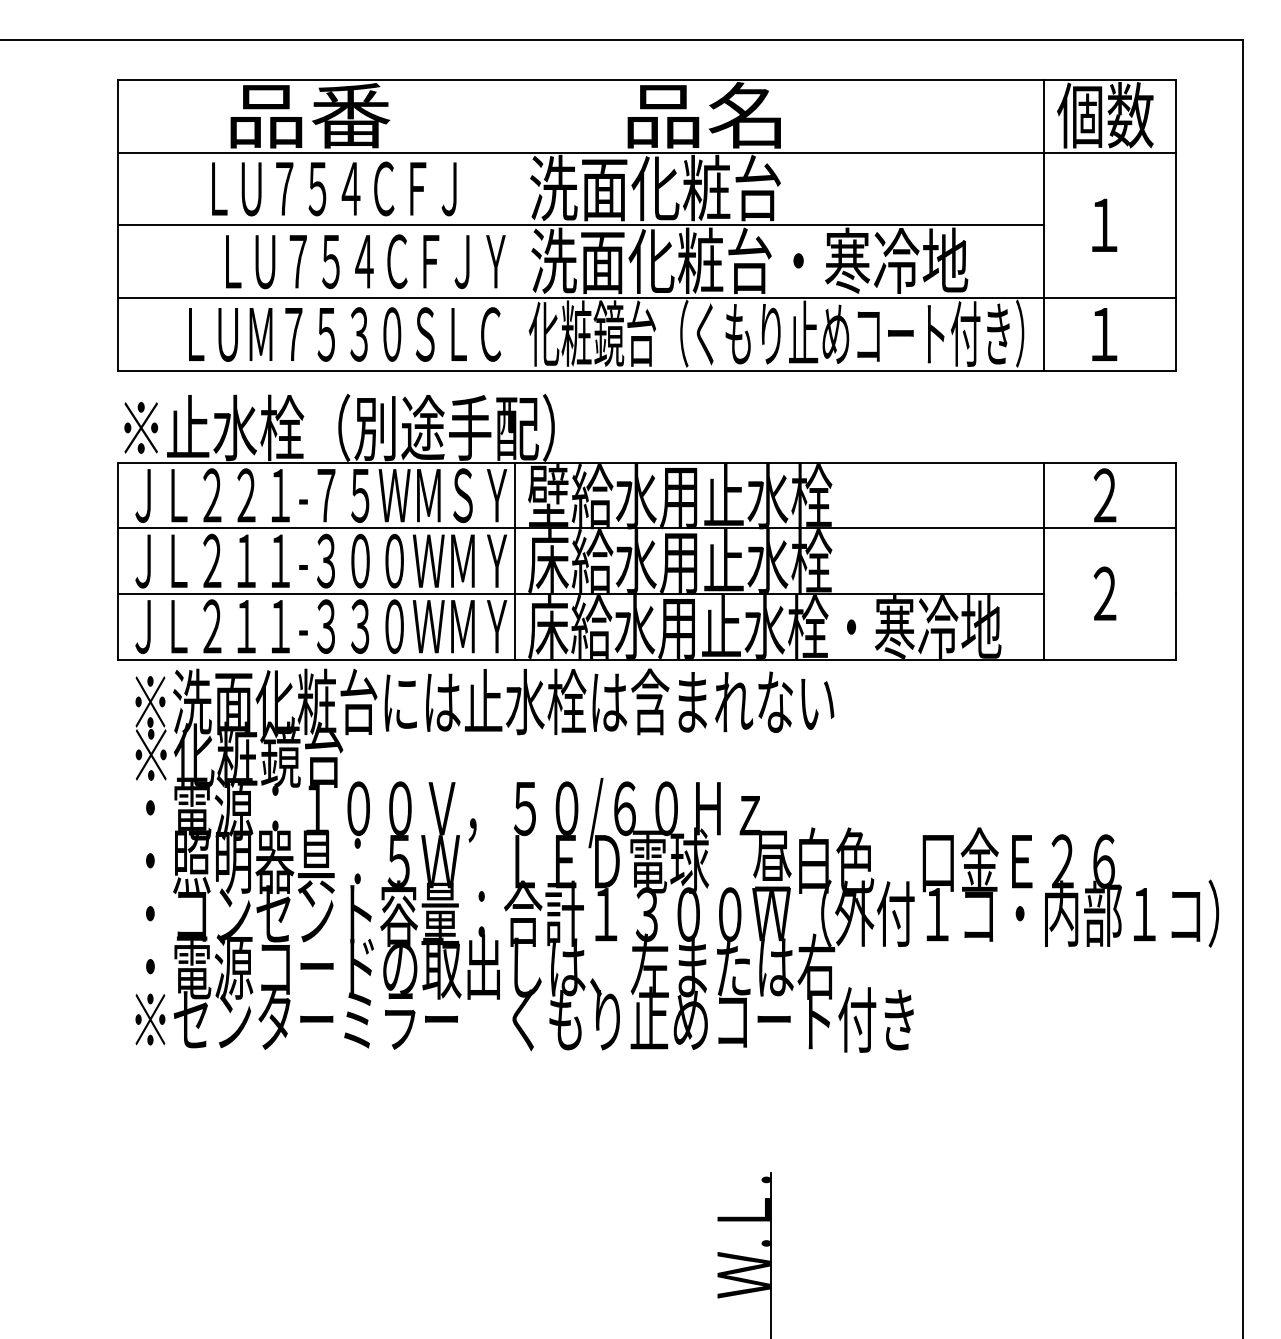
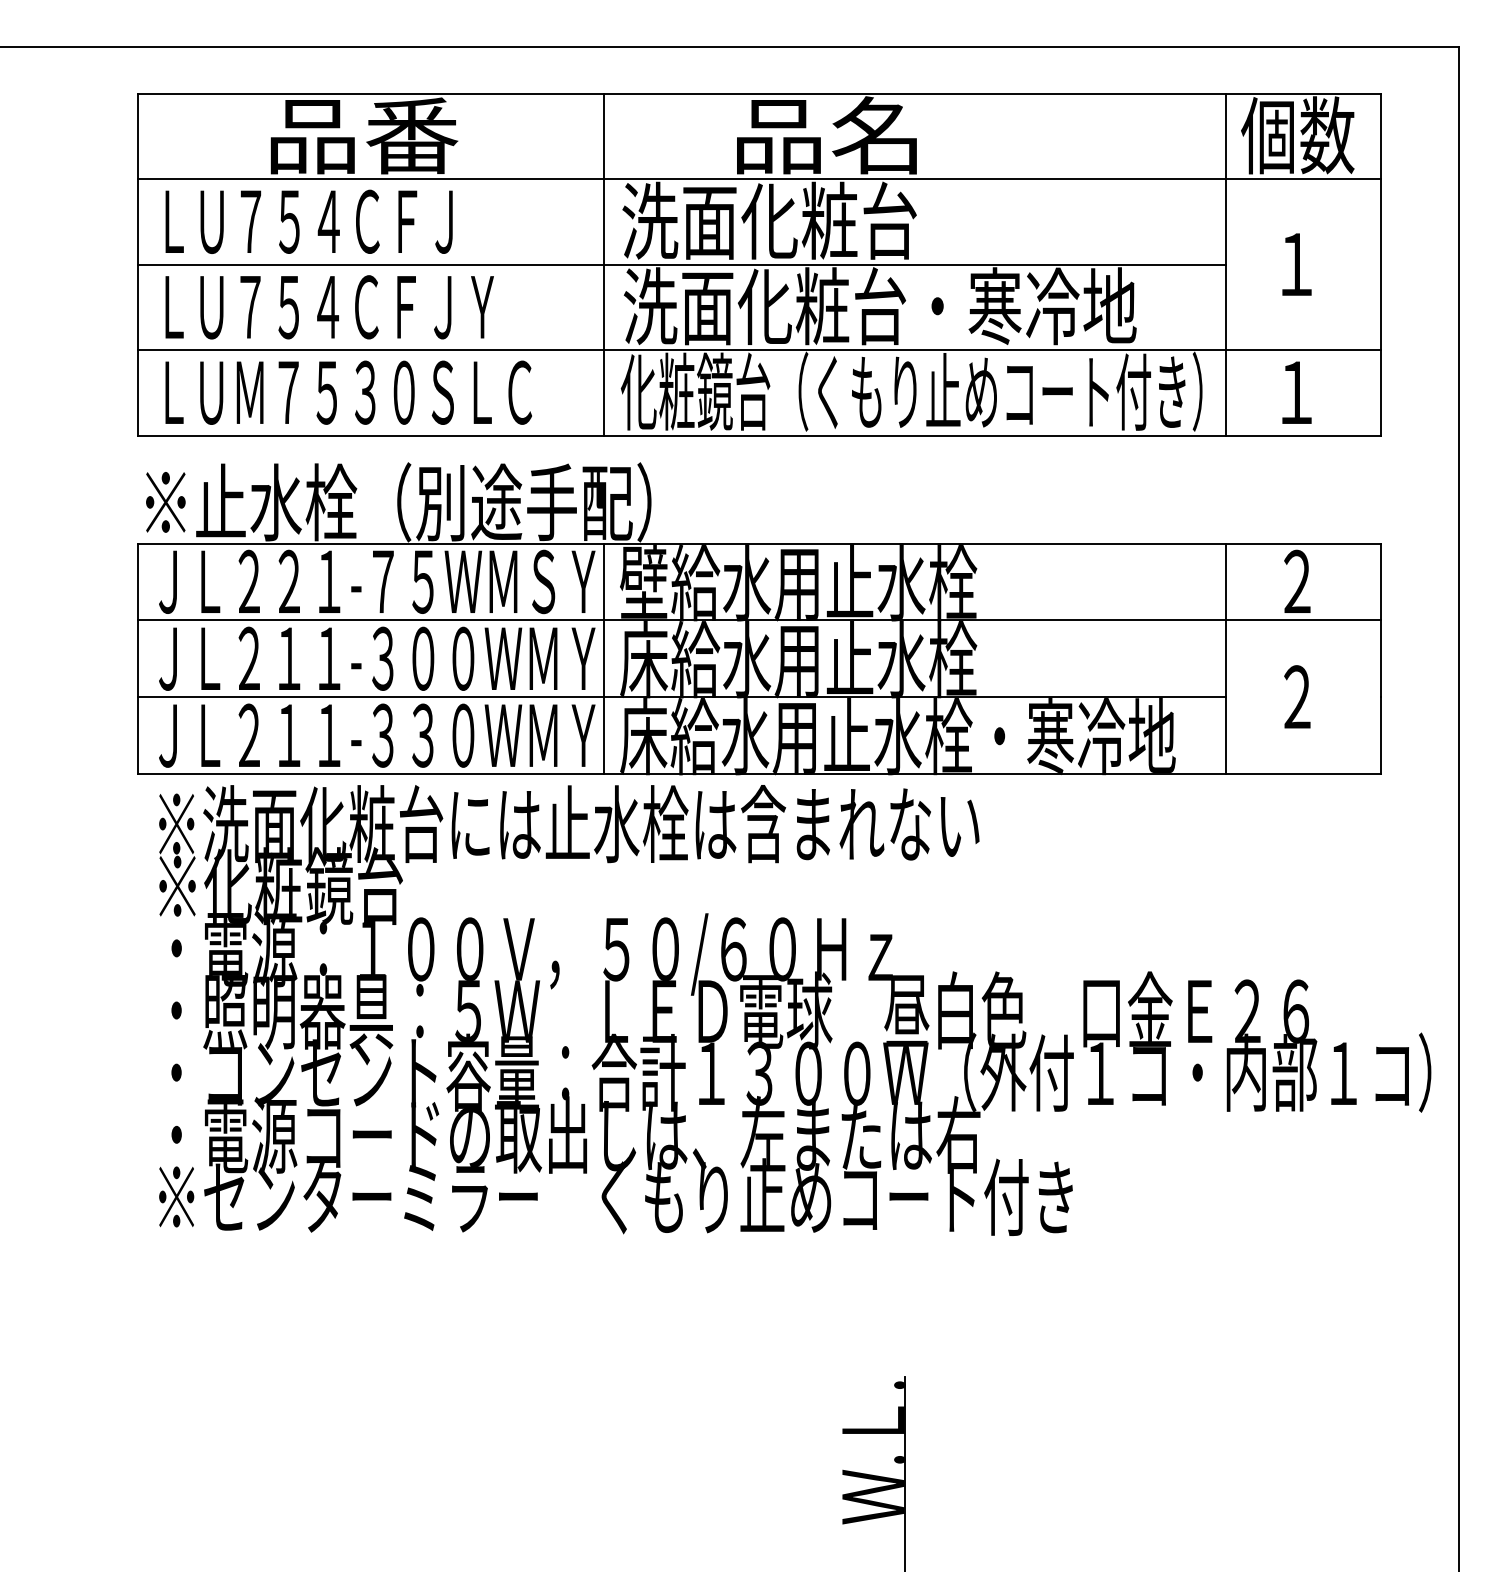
text: (334, 188) -> (309, 221), moved
line: (514, 225) -> (604, 264), added
text: (365, 261) -> (329, 307), moved
text: (345, 334) -> (349, 392), moved

